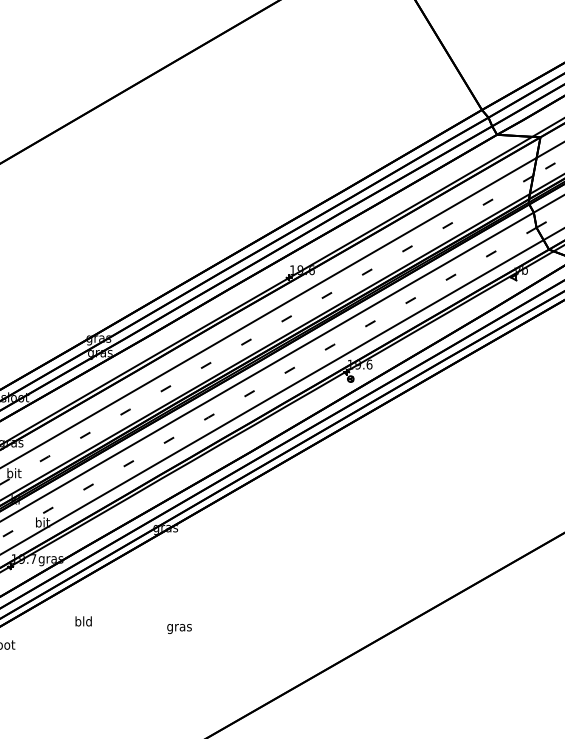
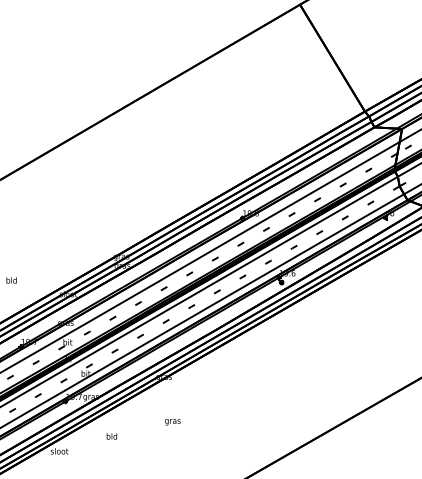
text: (179, 629) -> (172, 422), moved

